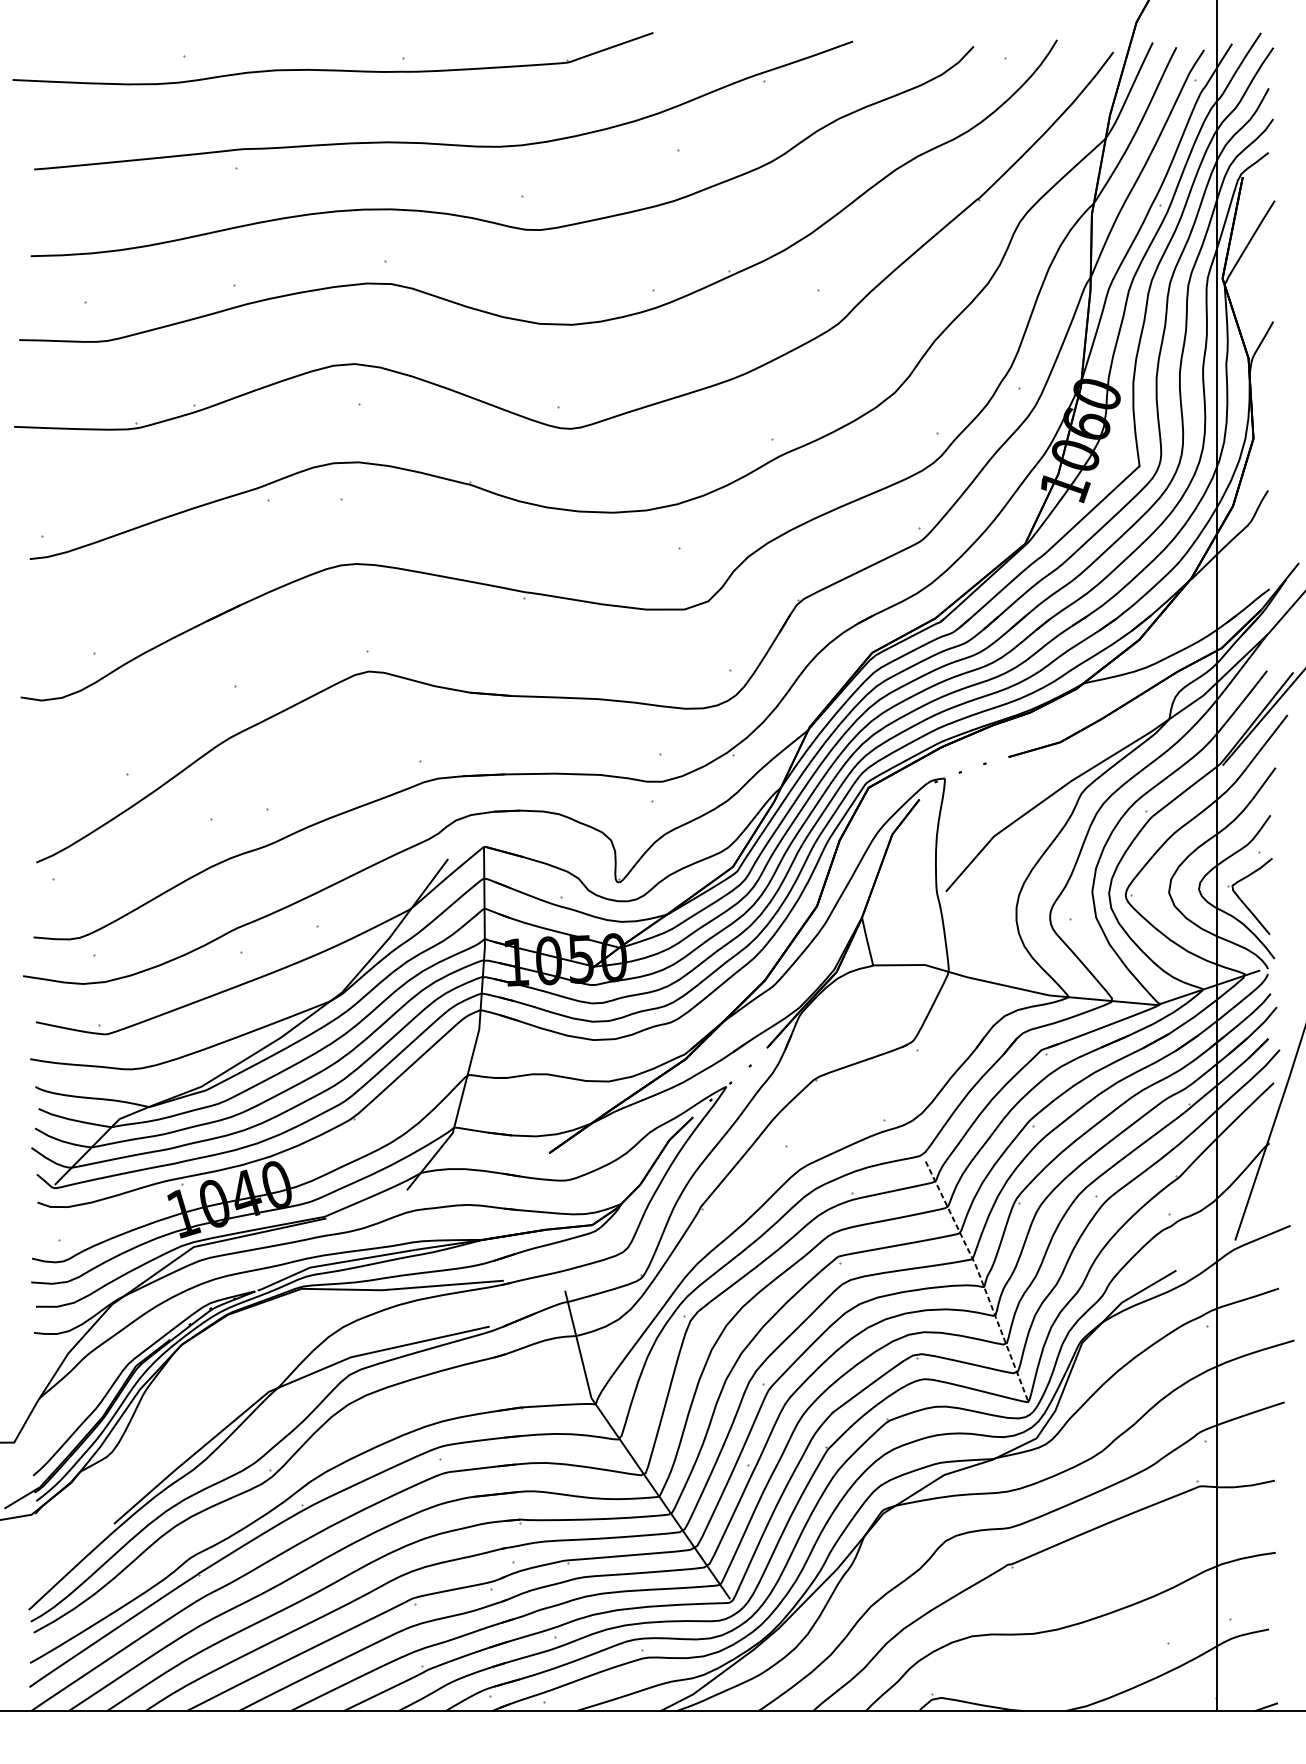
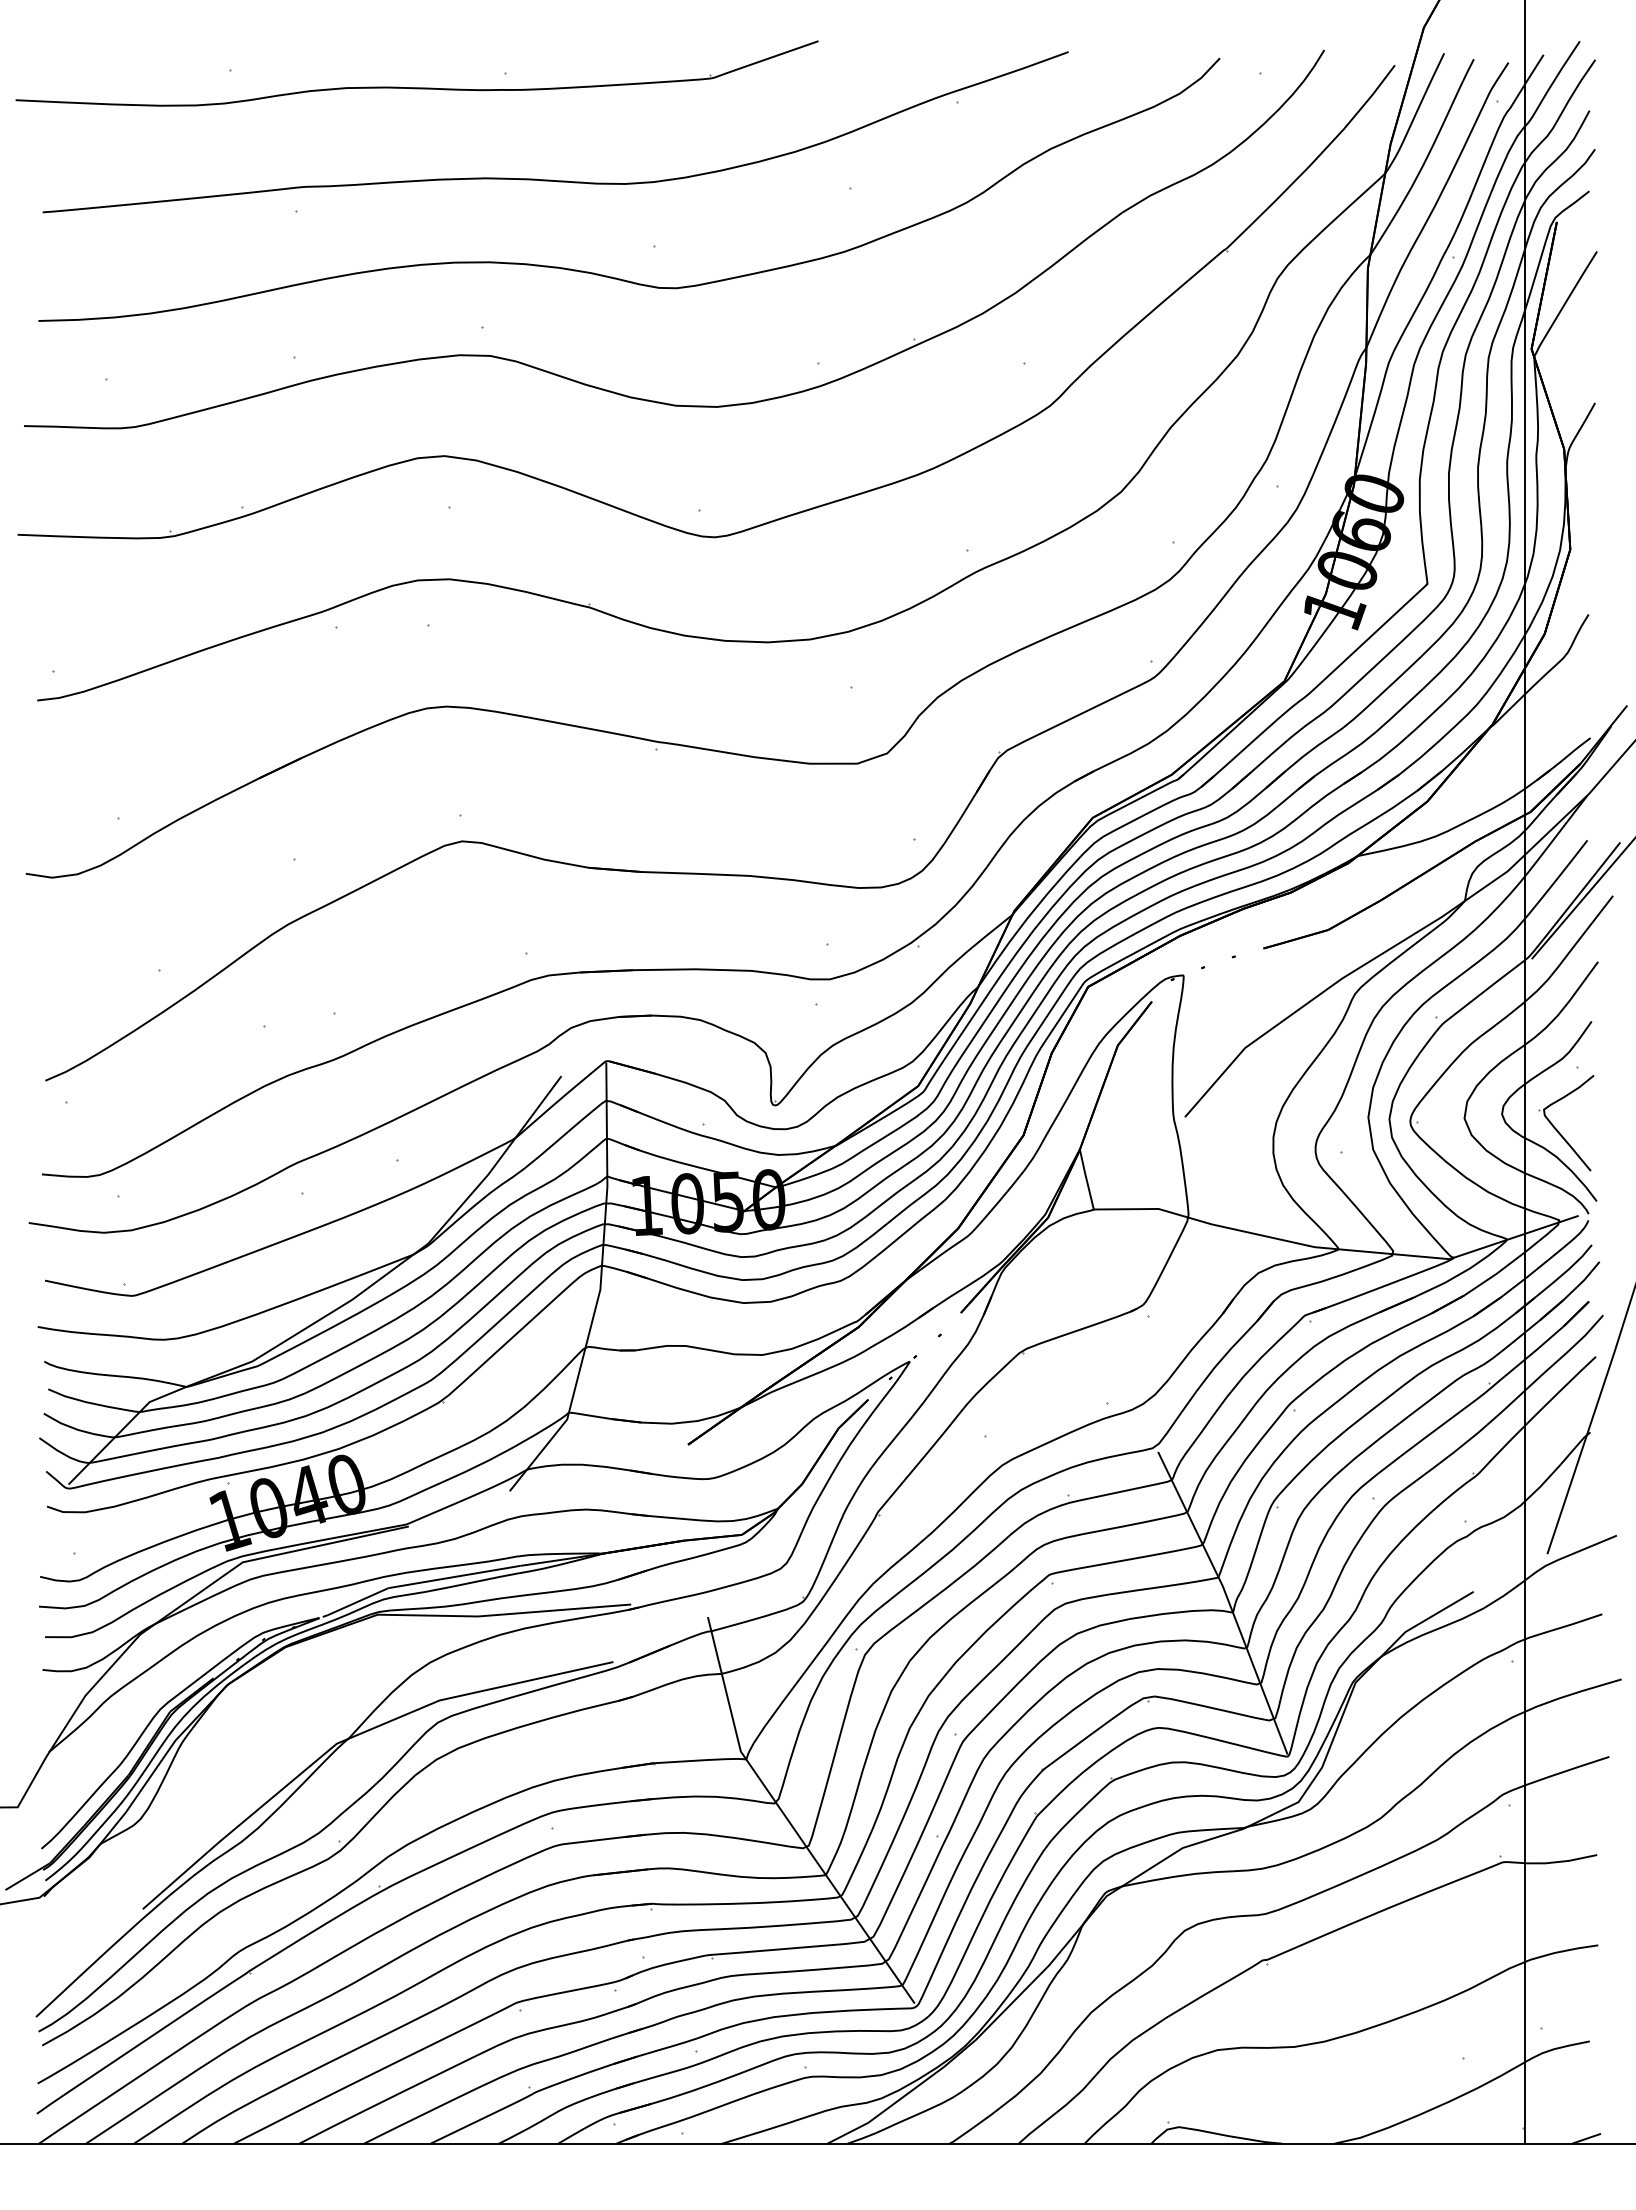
line: (980, 1277) -> (1228, 1600), dashed -> solid

